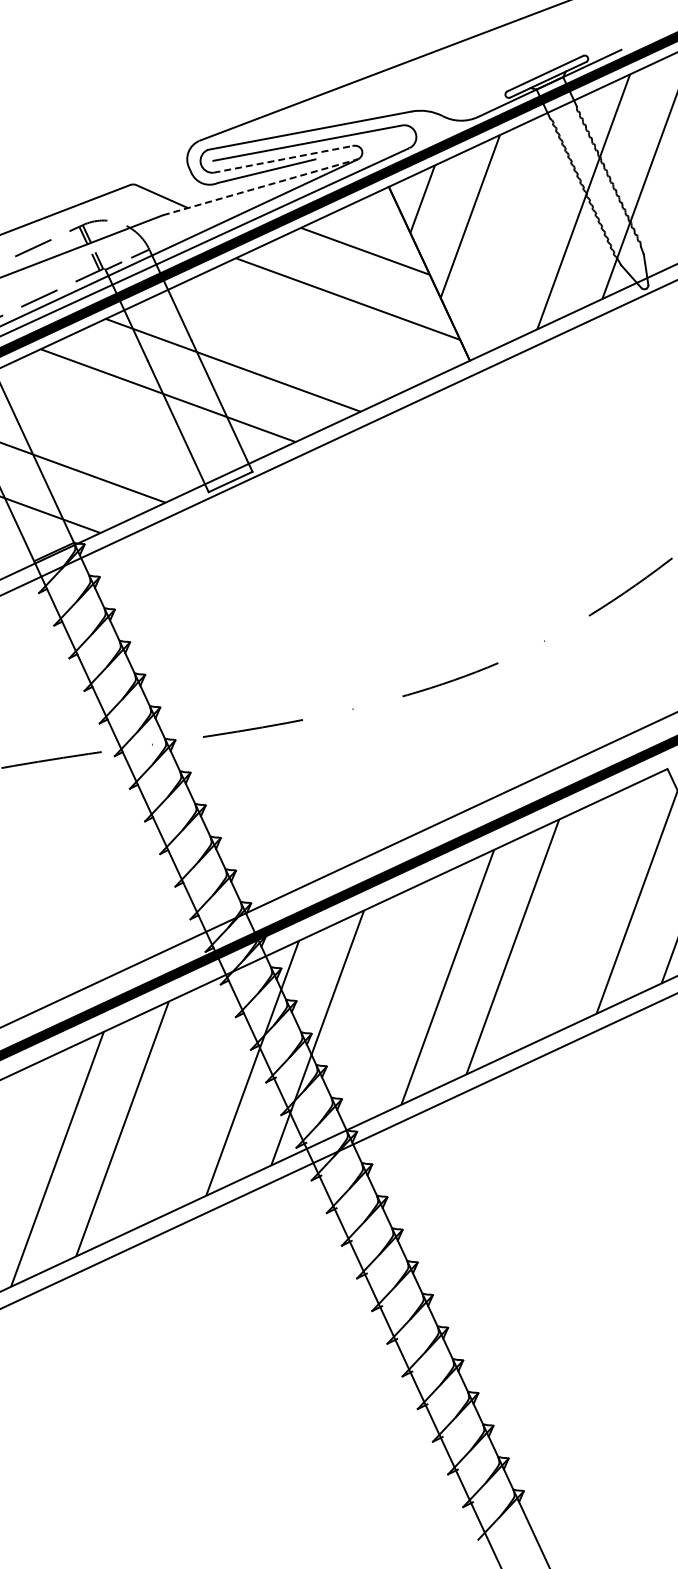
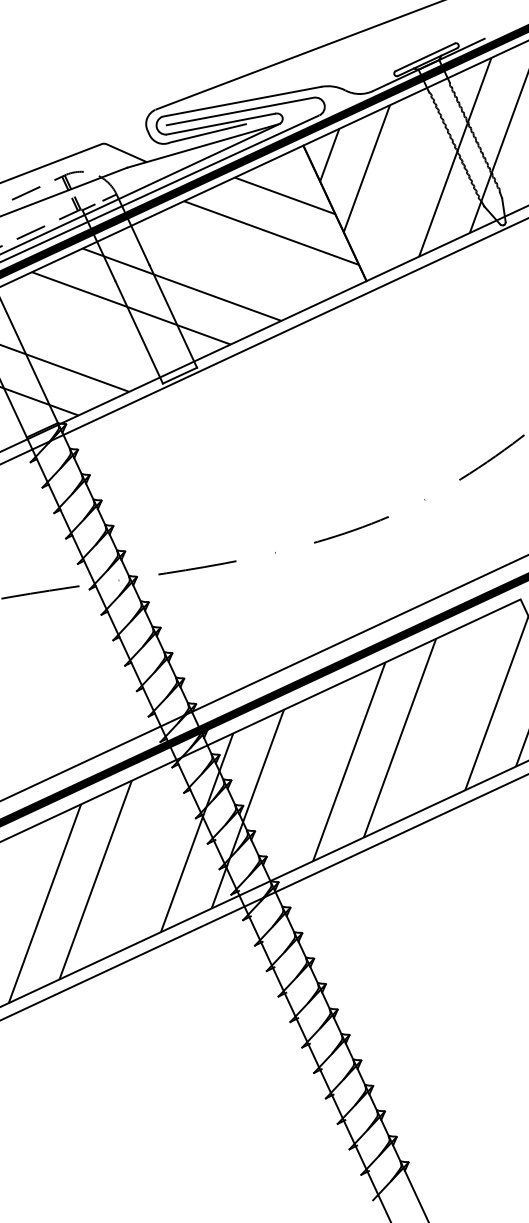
line: (282, 159) -> (220, 124), dashed -> solid
line: (260, 187) -> (203, 146), dashed -> solid

